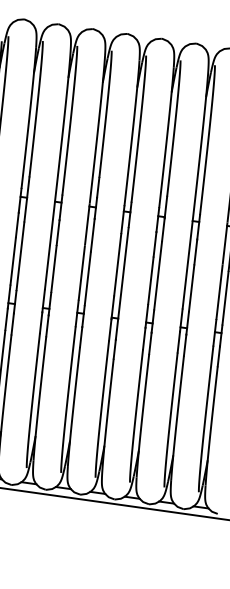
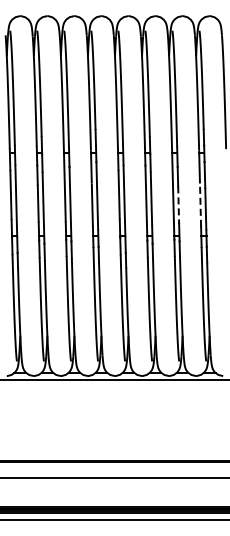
line: (191, 288) -> (178, 205), solid -> dashed
line: (219, 292) -> (200, 205), solid -> dashed

